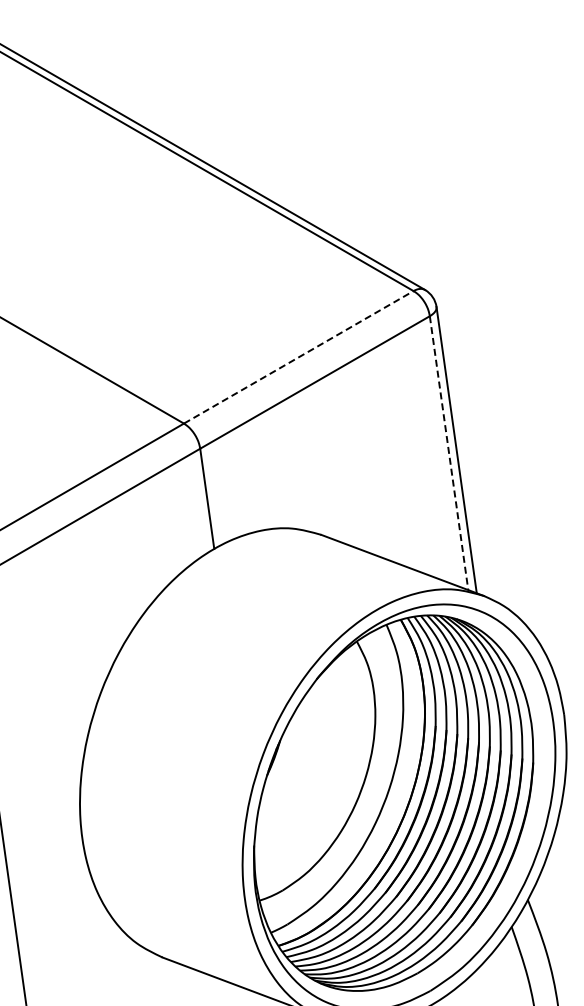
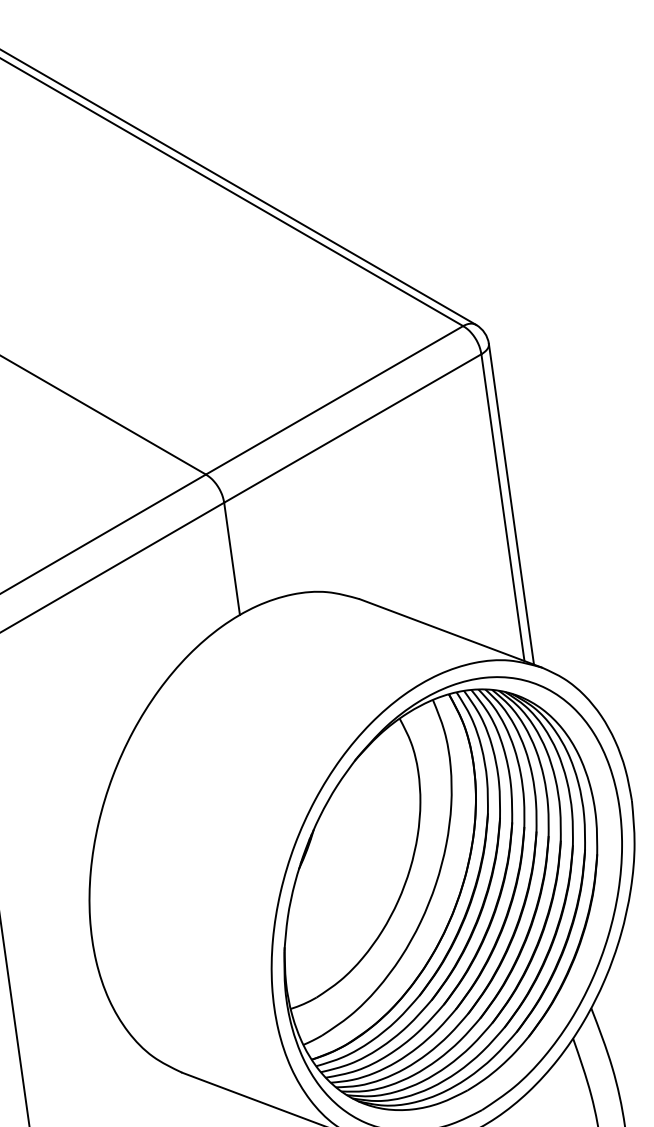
line: (298, 357) -> (334, 400), dashed -> solid
line: (449, 453) -> (503, 508), dashed -> solid

